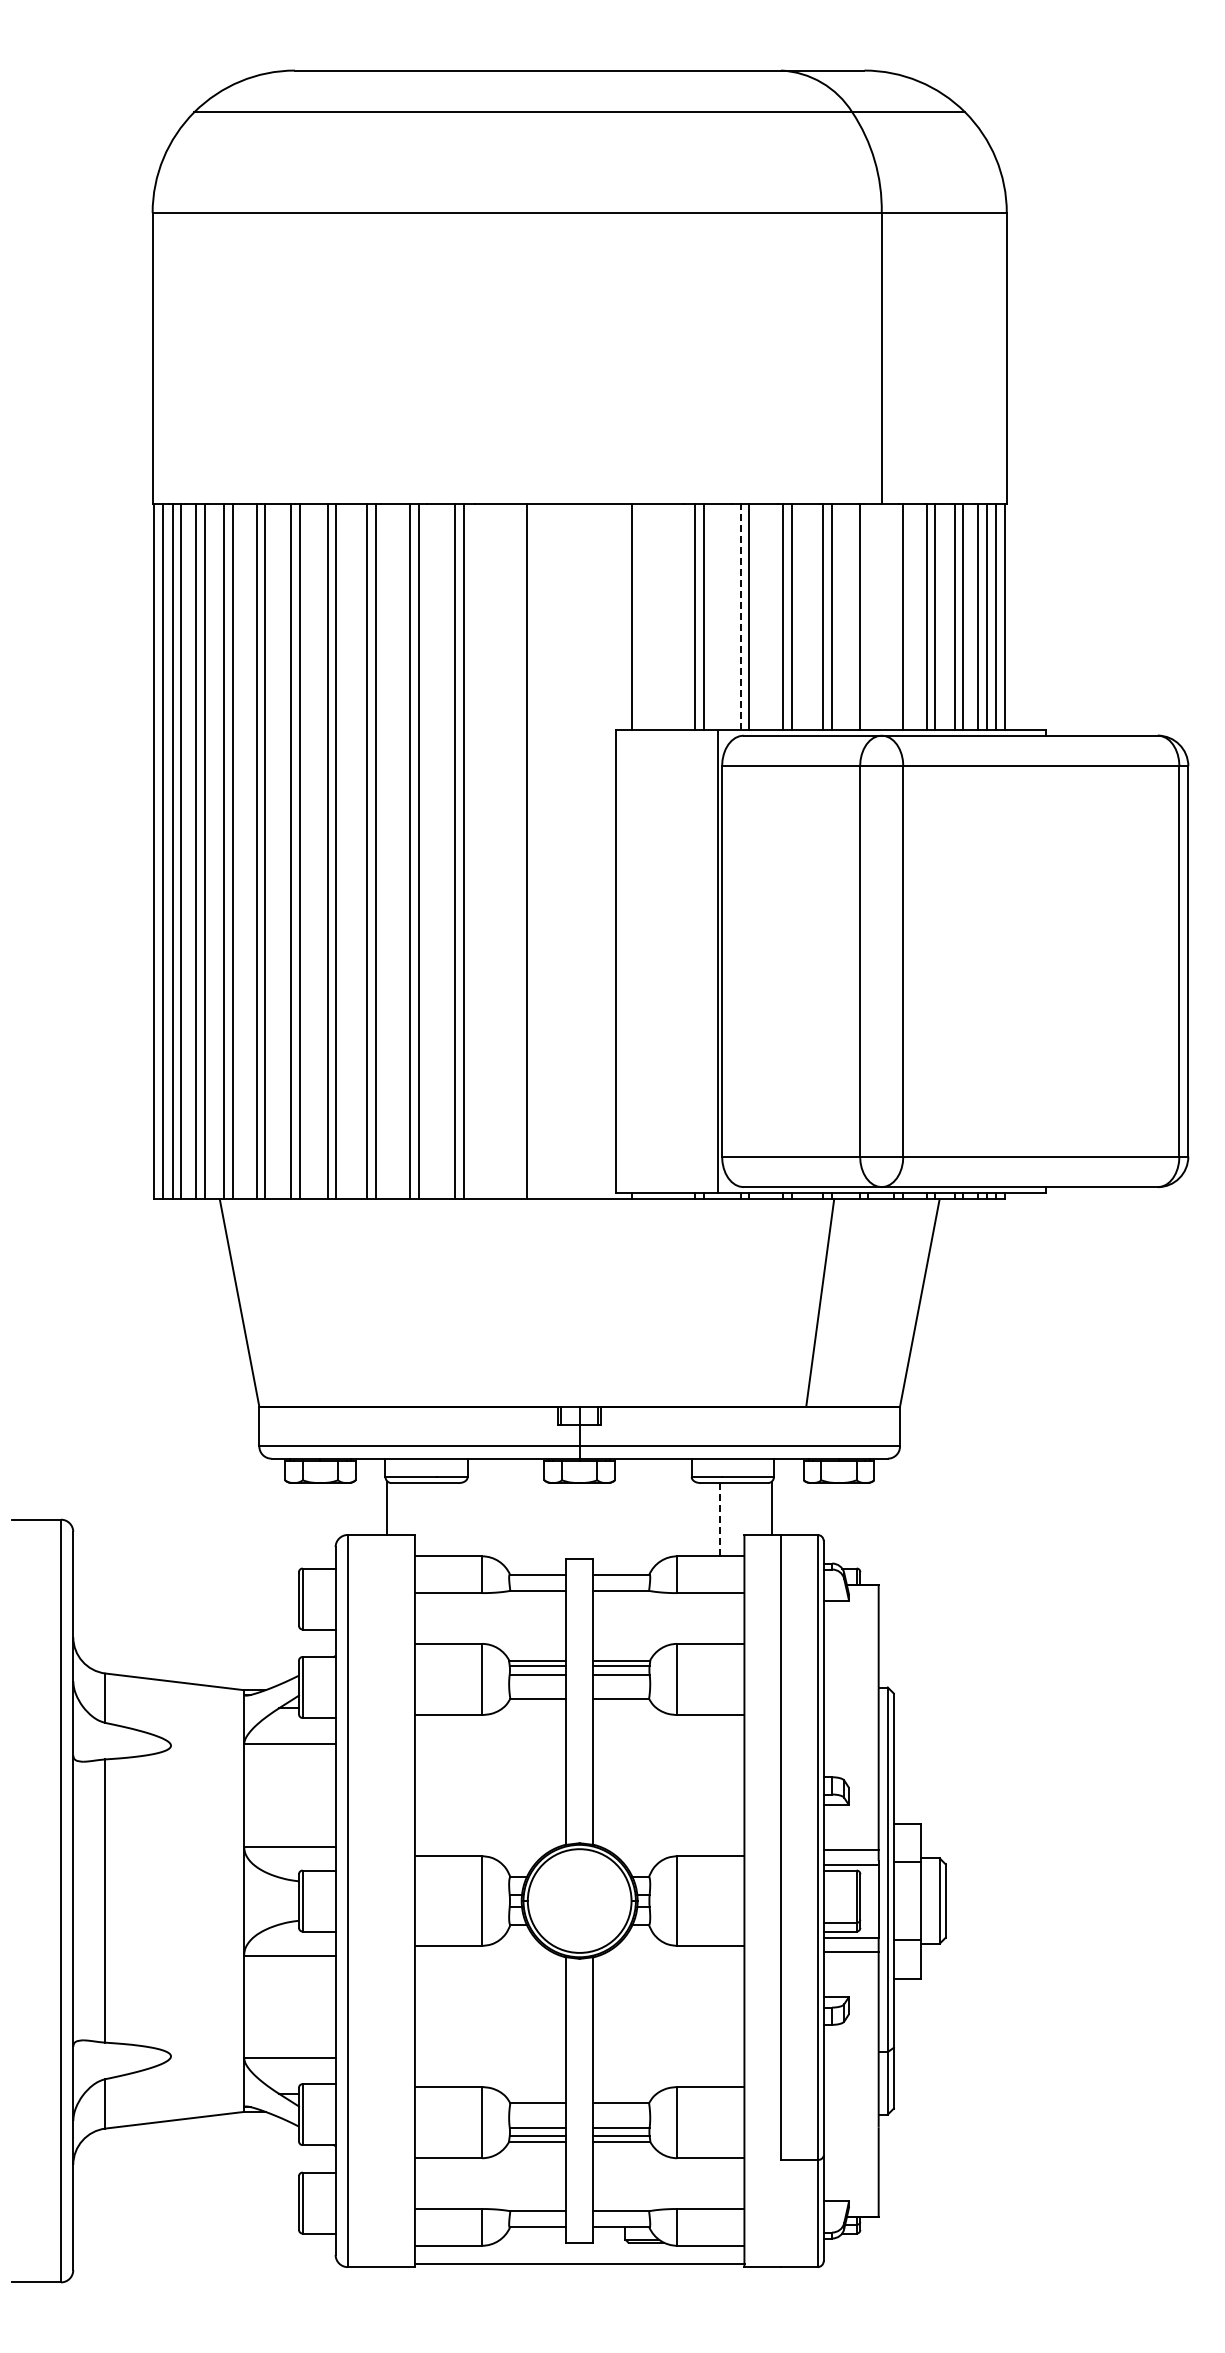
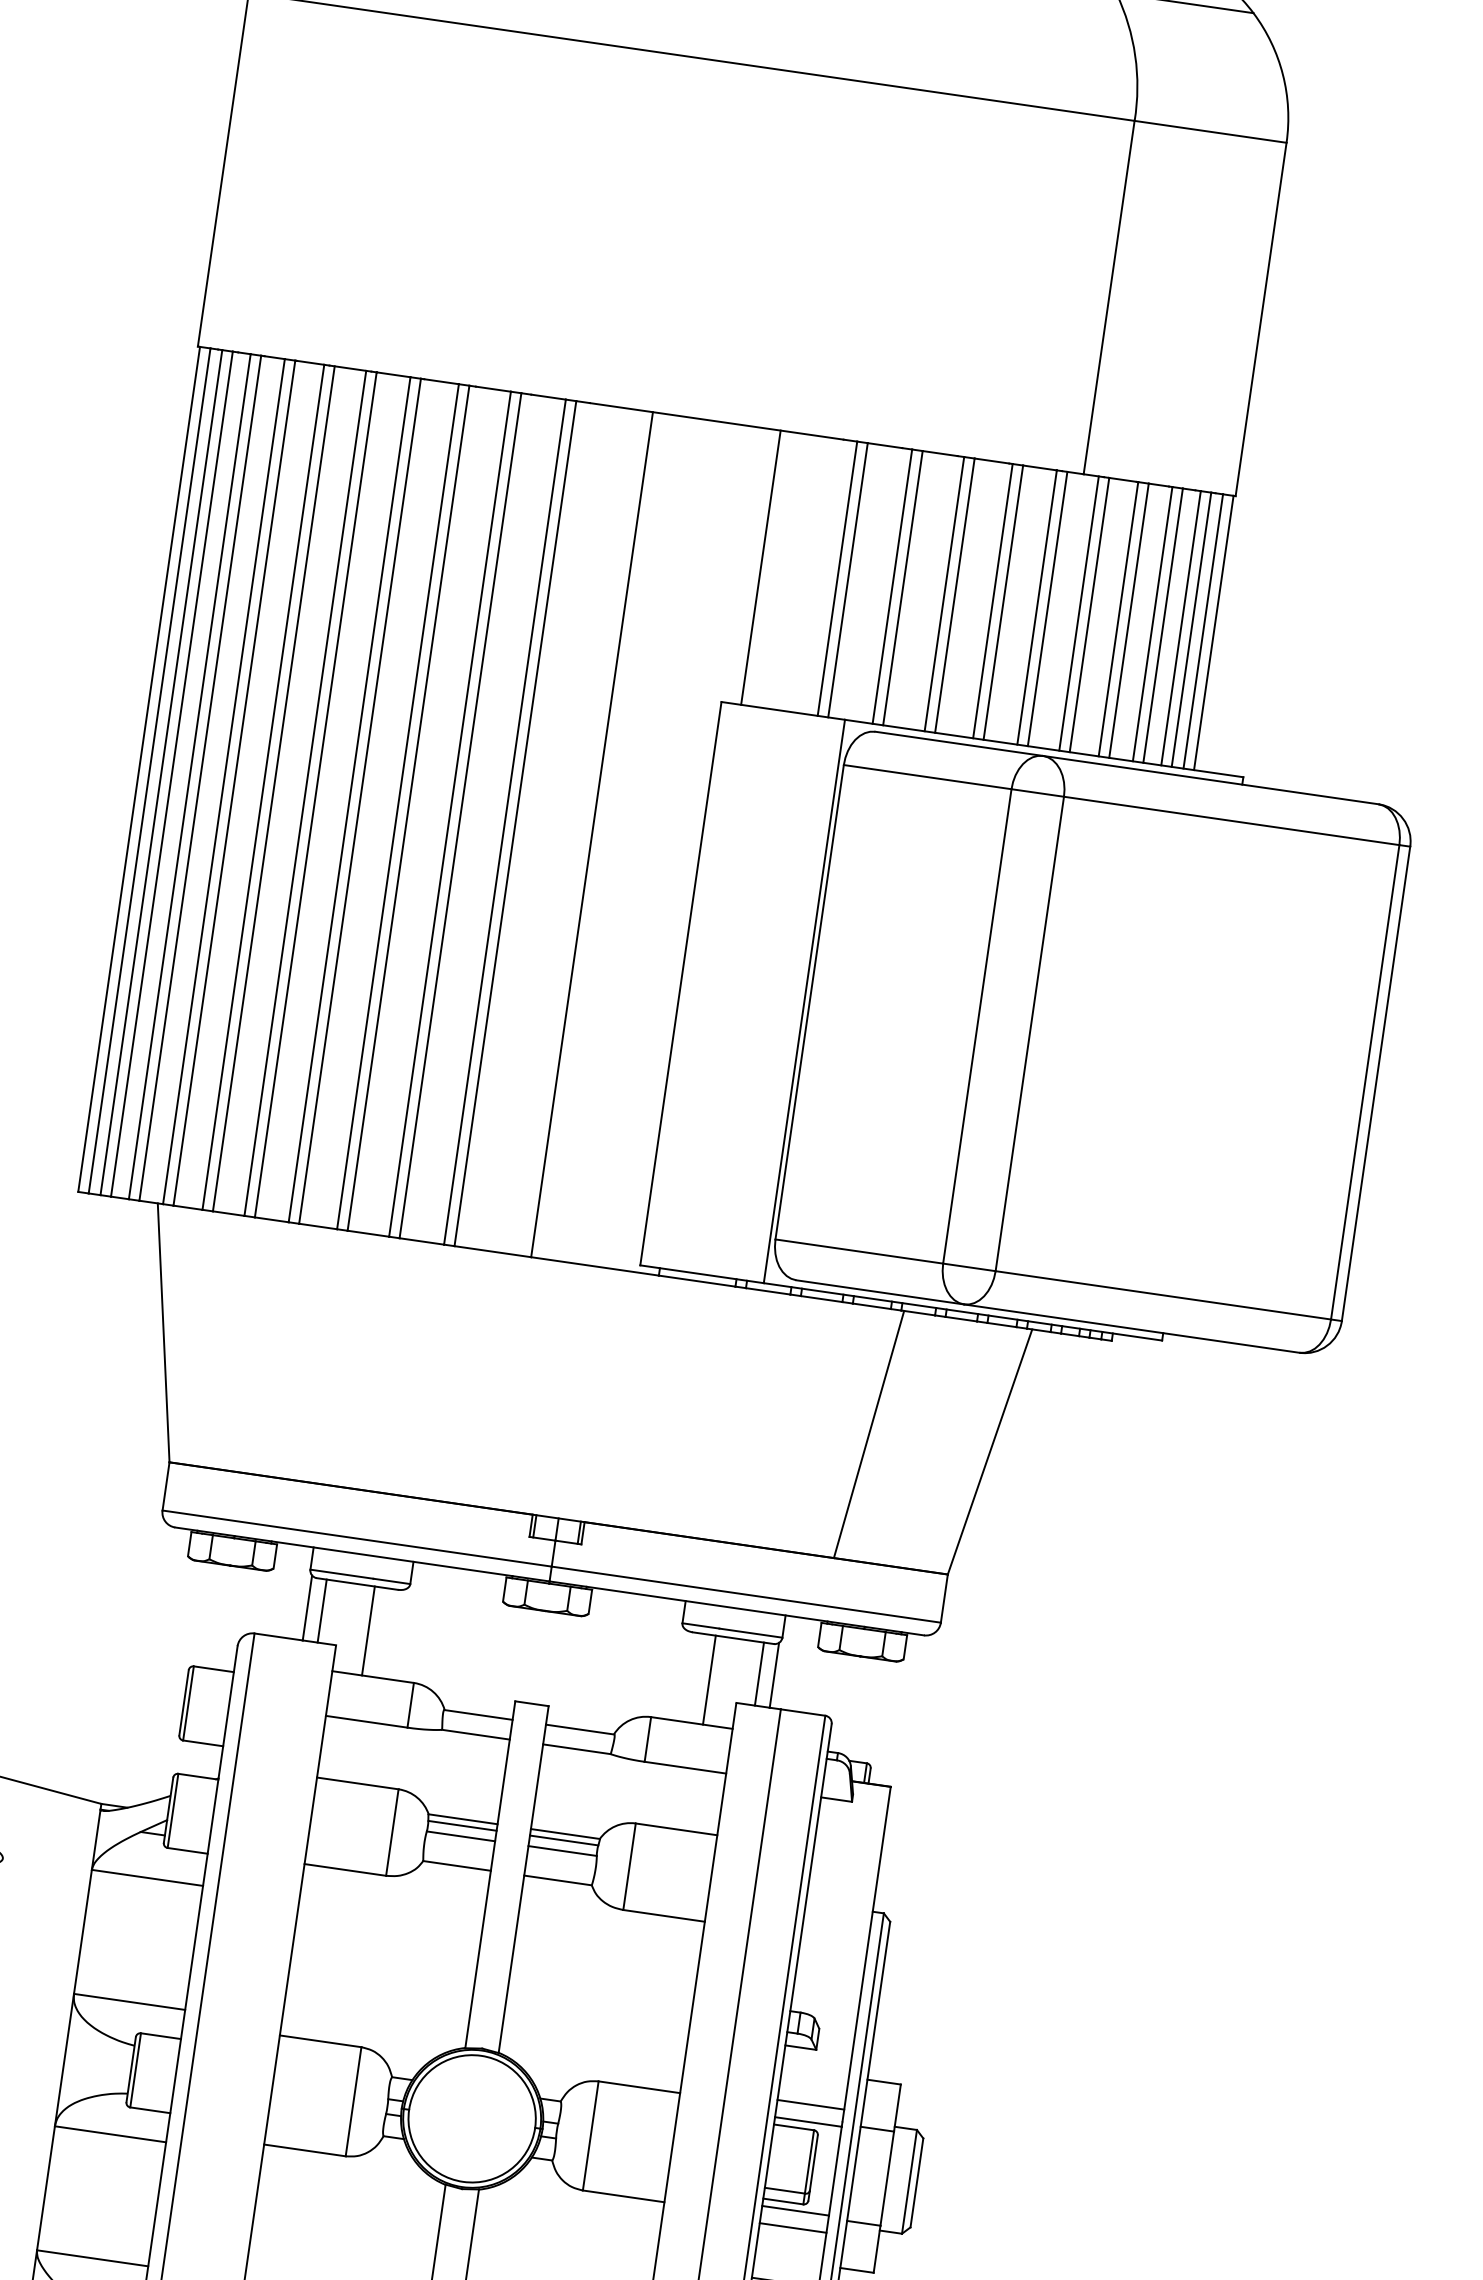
line: (740, 616) -> (892, 586), dashed -> solid
line: (868, 616) -> (1047, 608), added
line: (894, 616) -> (1079, 613), added
line: (399, 1508) -> (321, 1610), added
line: (759, 1508) -> (759, 1673), added
line: (439, 1519) -> (368, 1630), added
line: (720, 1519) -> (710, 1679), dashed -> solid

